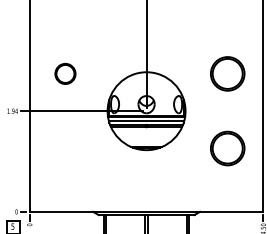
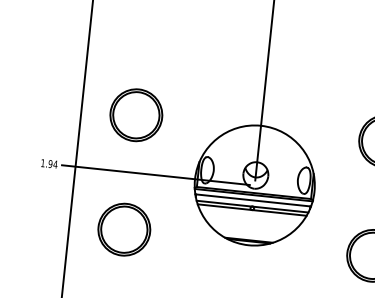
part: (65, 73) -> (136, 114), size x1.67
part: (65, 148) -> (124, 229), added

